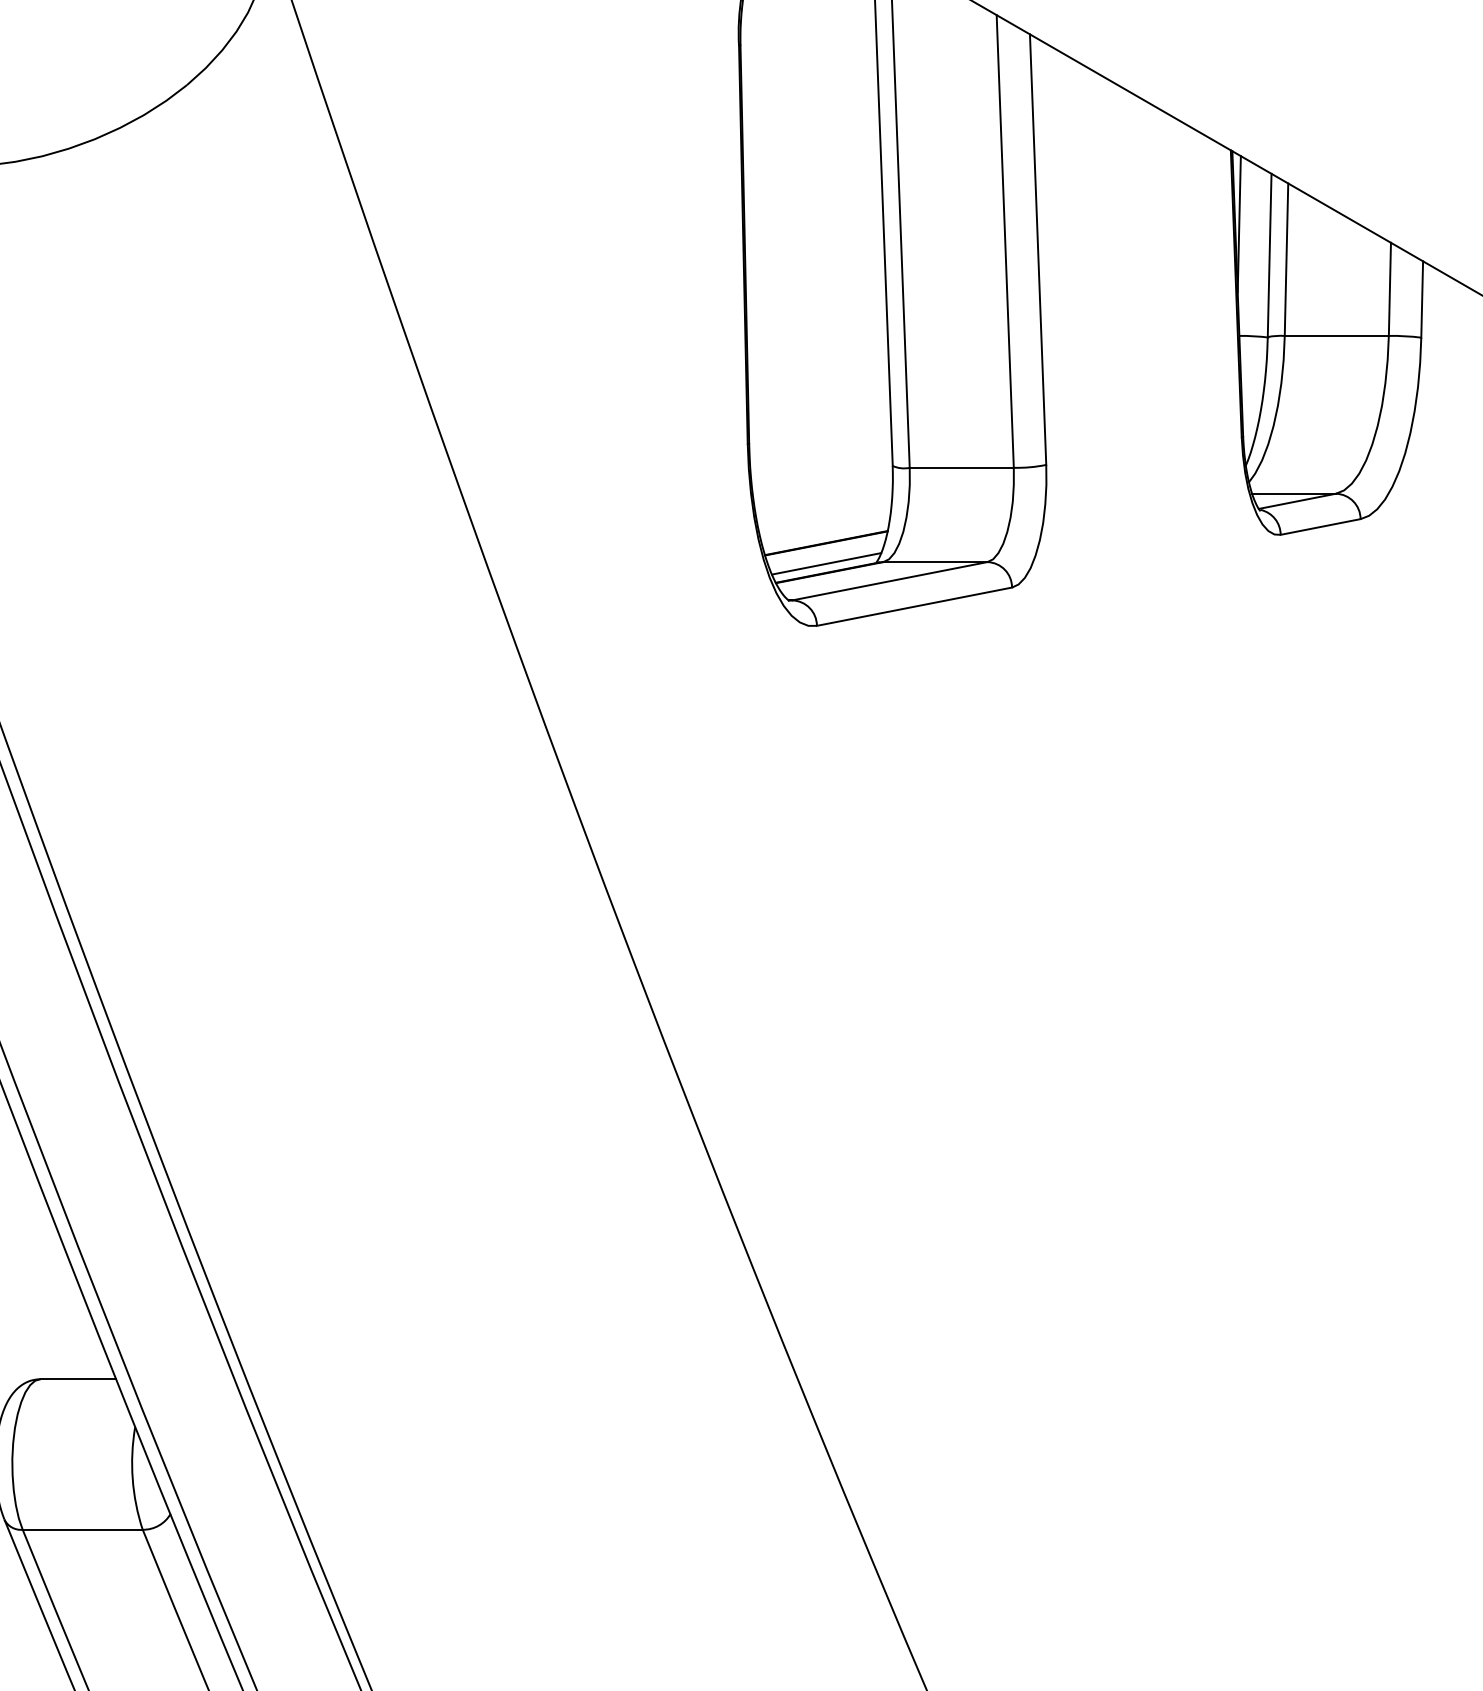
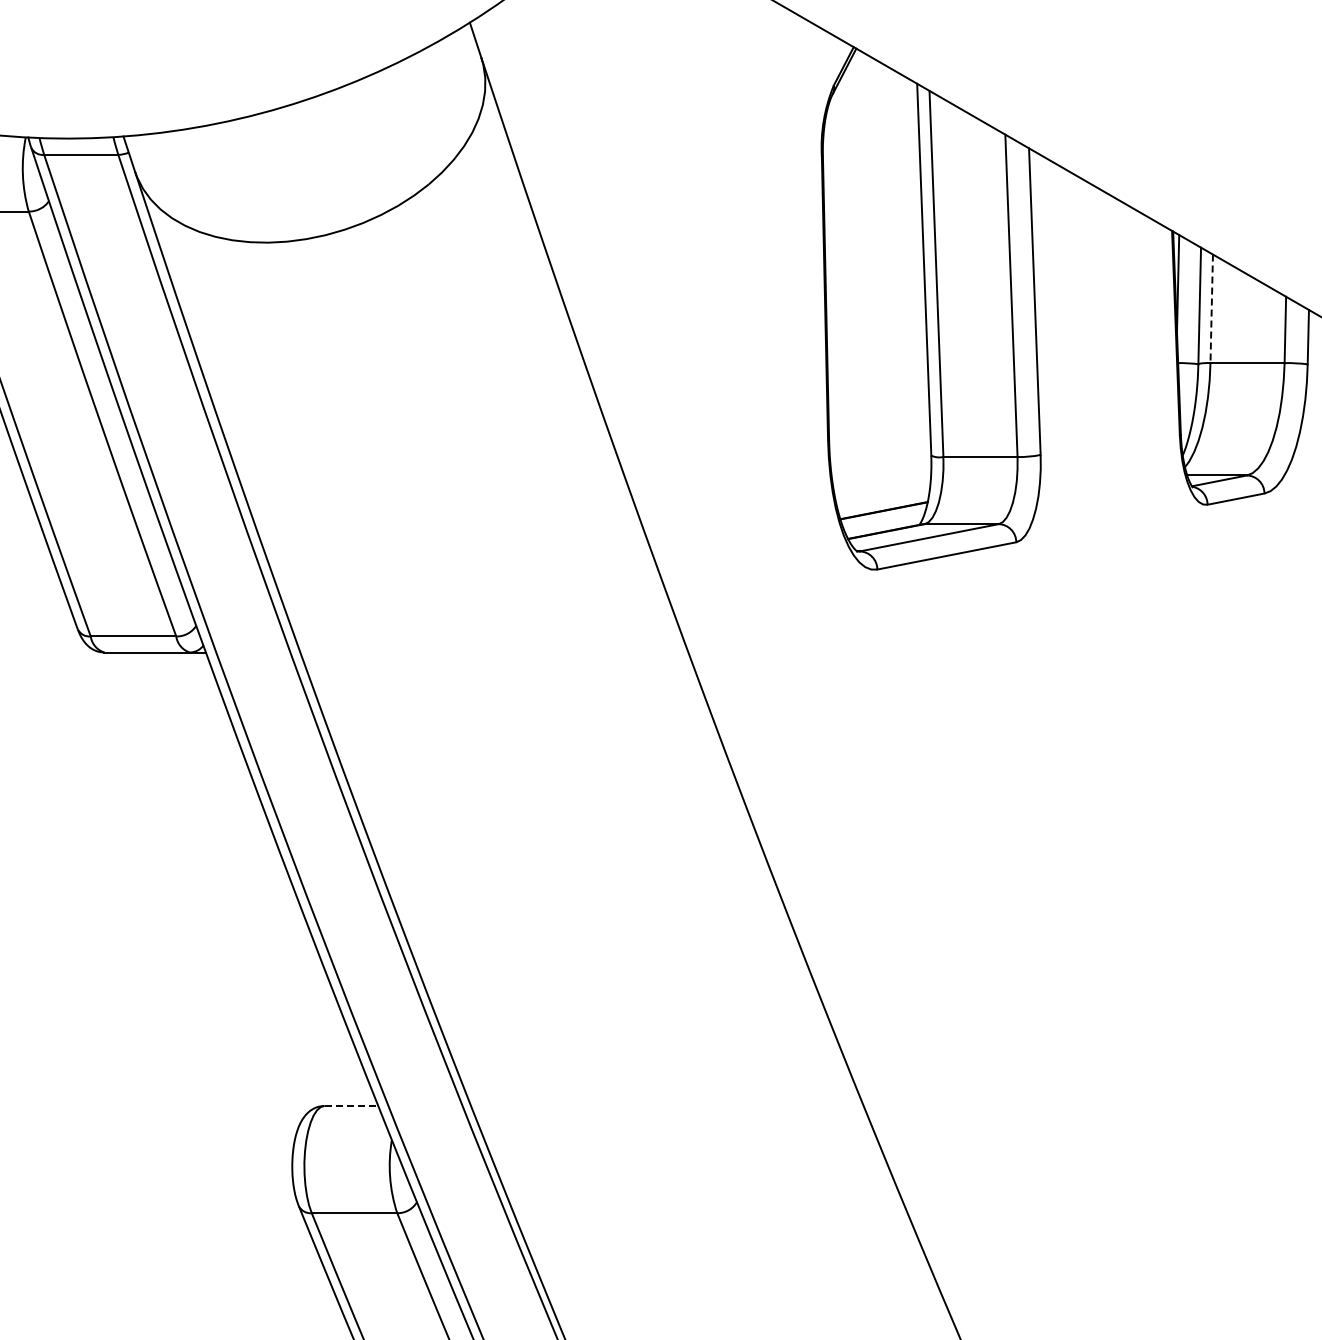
line: (1286, 260) -> (1211, 309), solid -> dashed
line: (826, 563) -> (884, 525), removed
line: (78, 1378) -> (351, 1105), solid -> dashed

